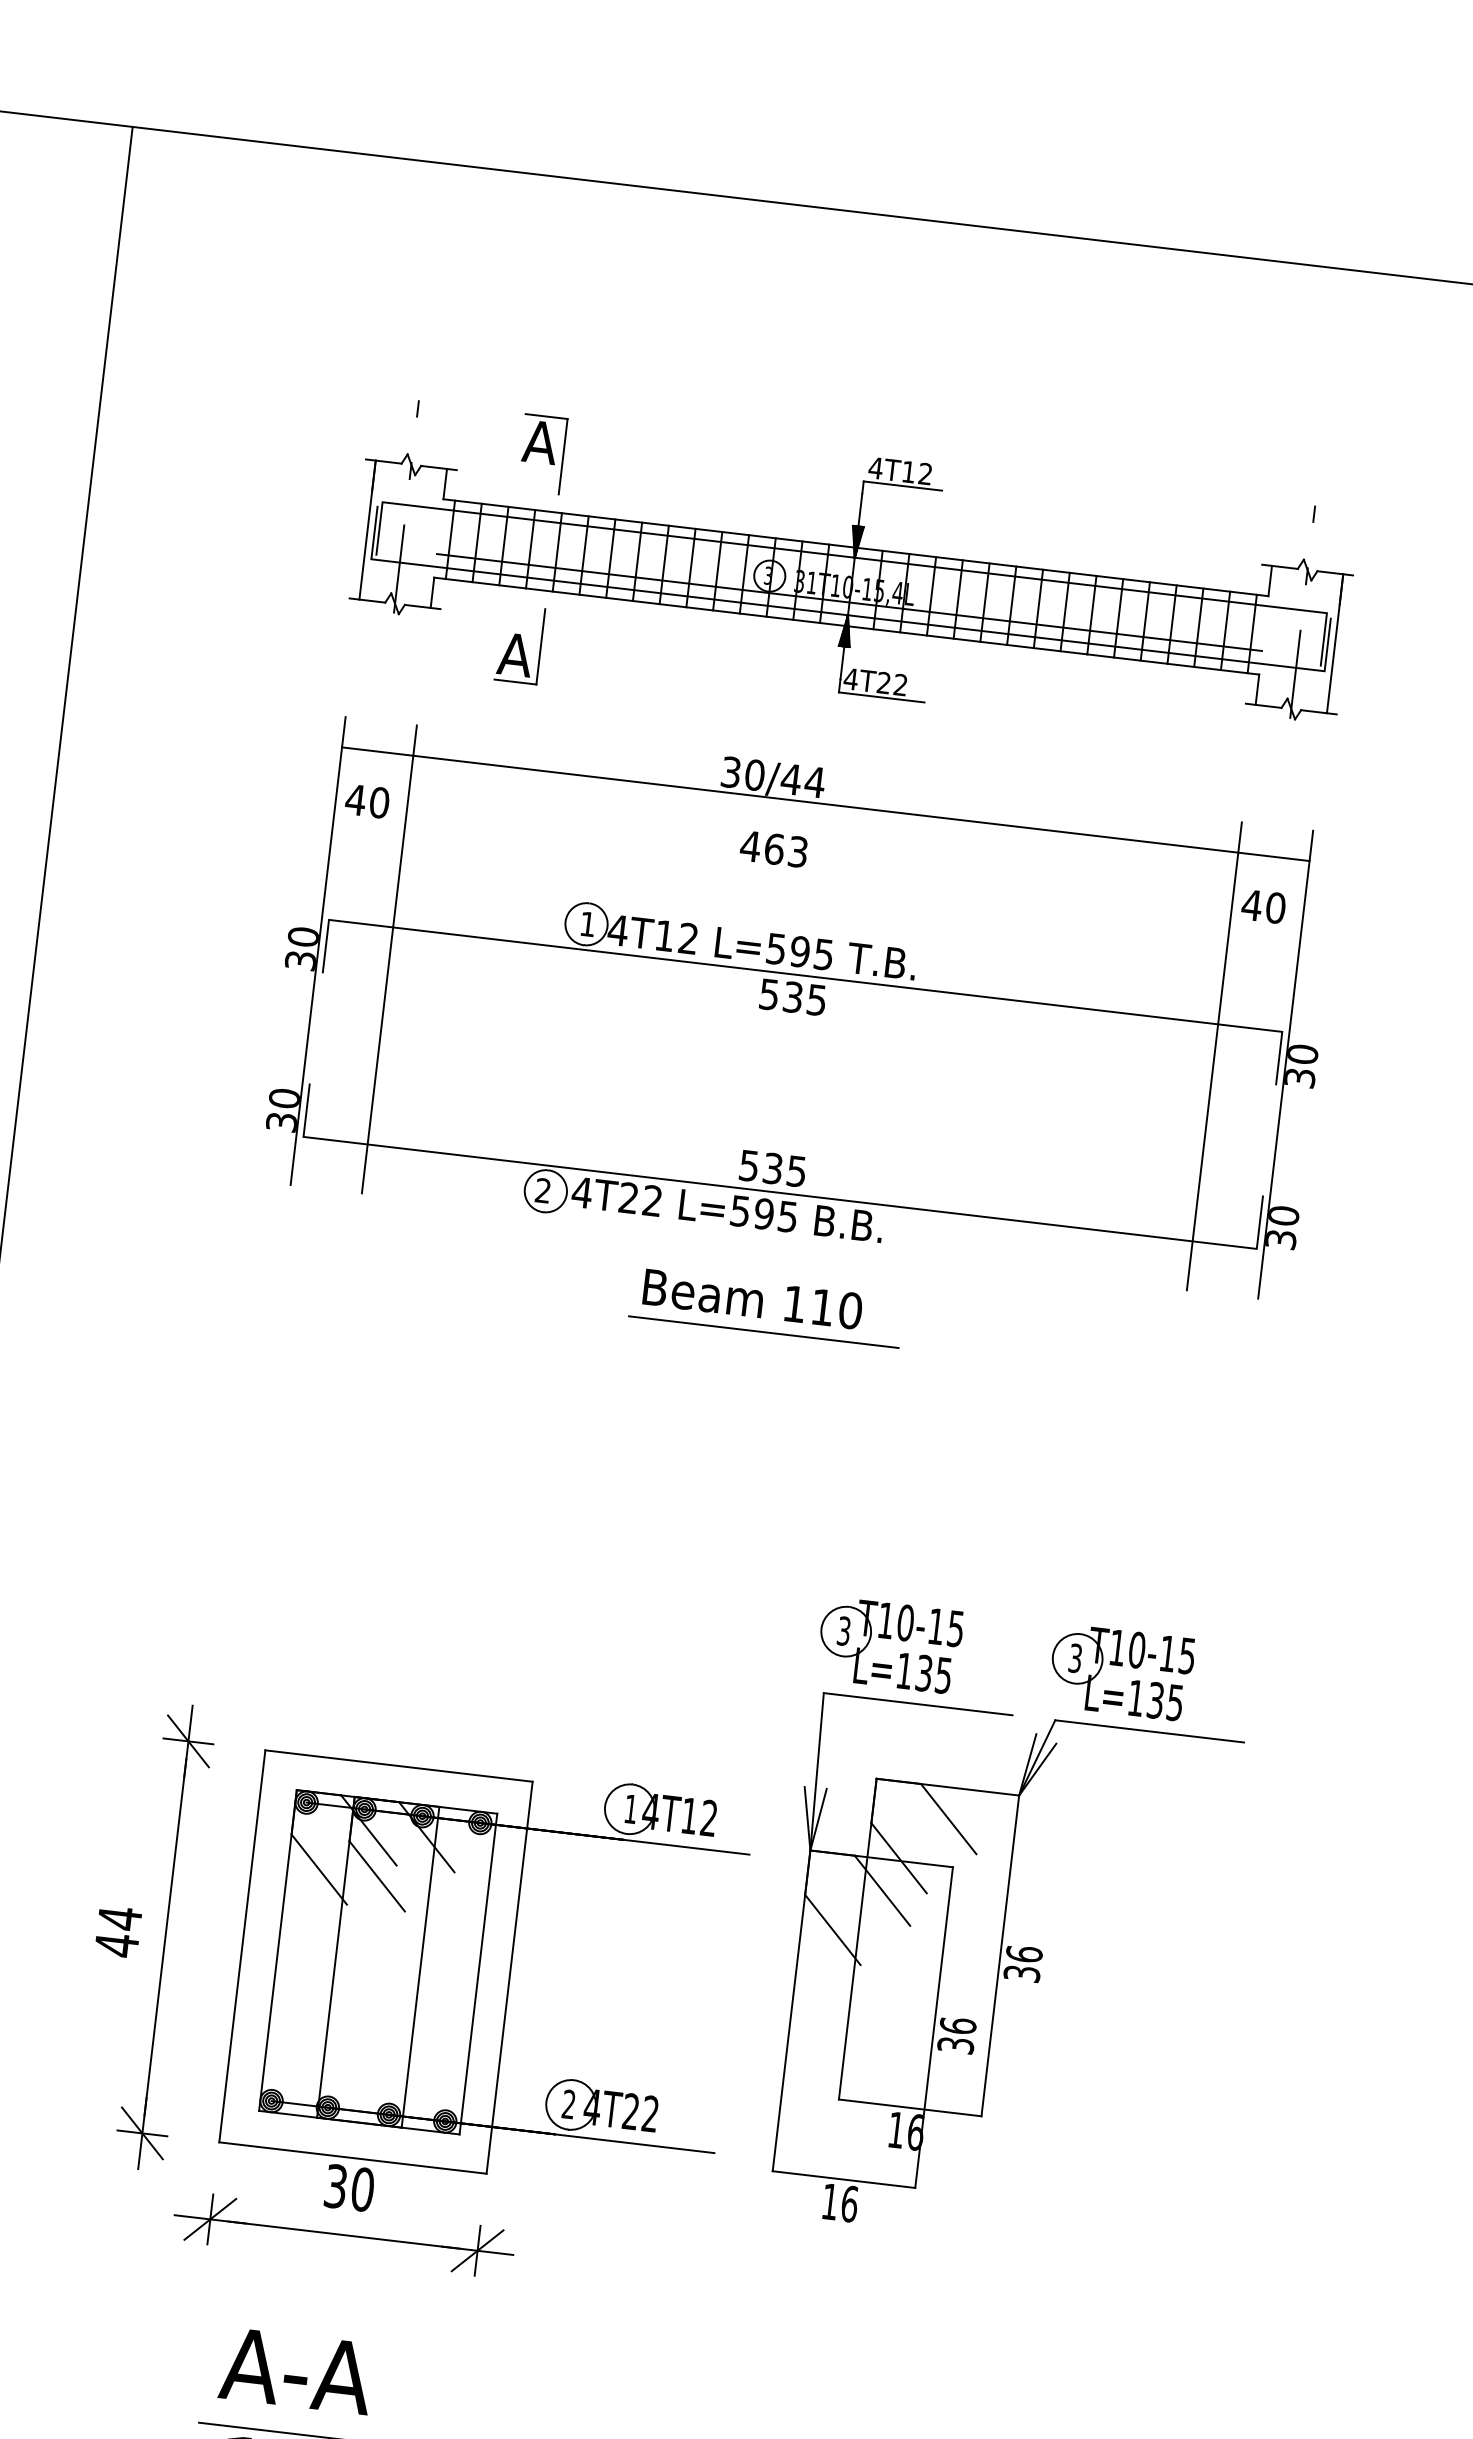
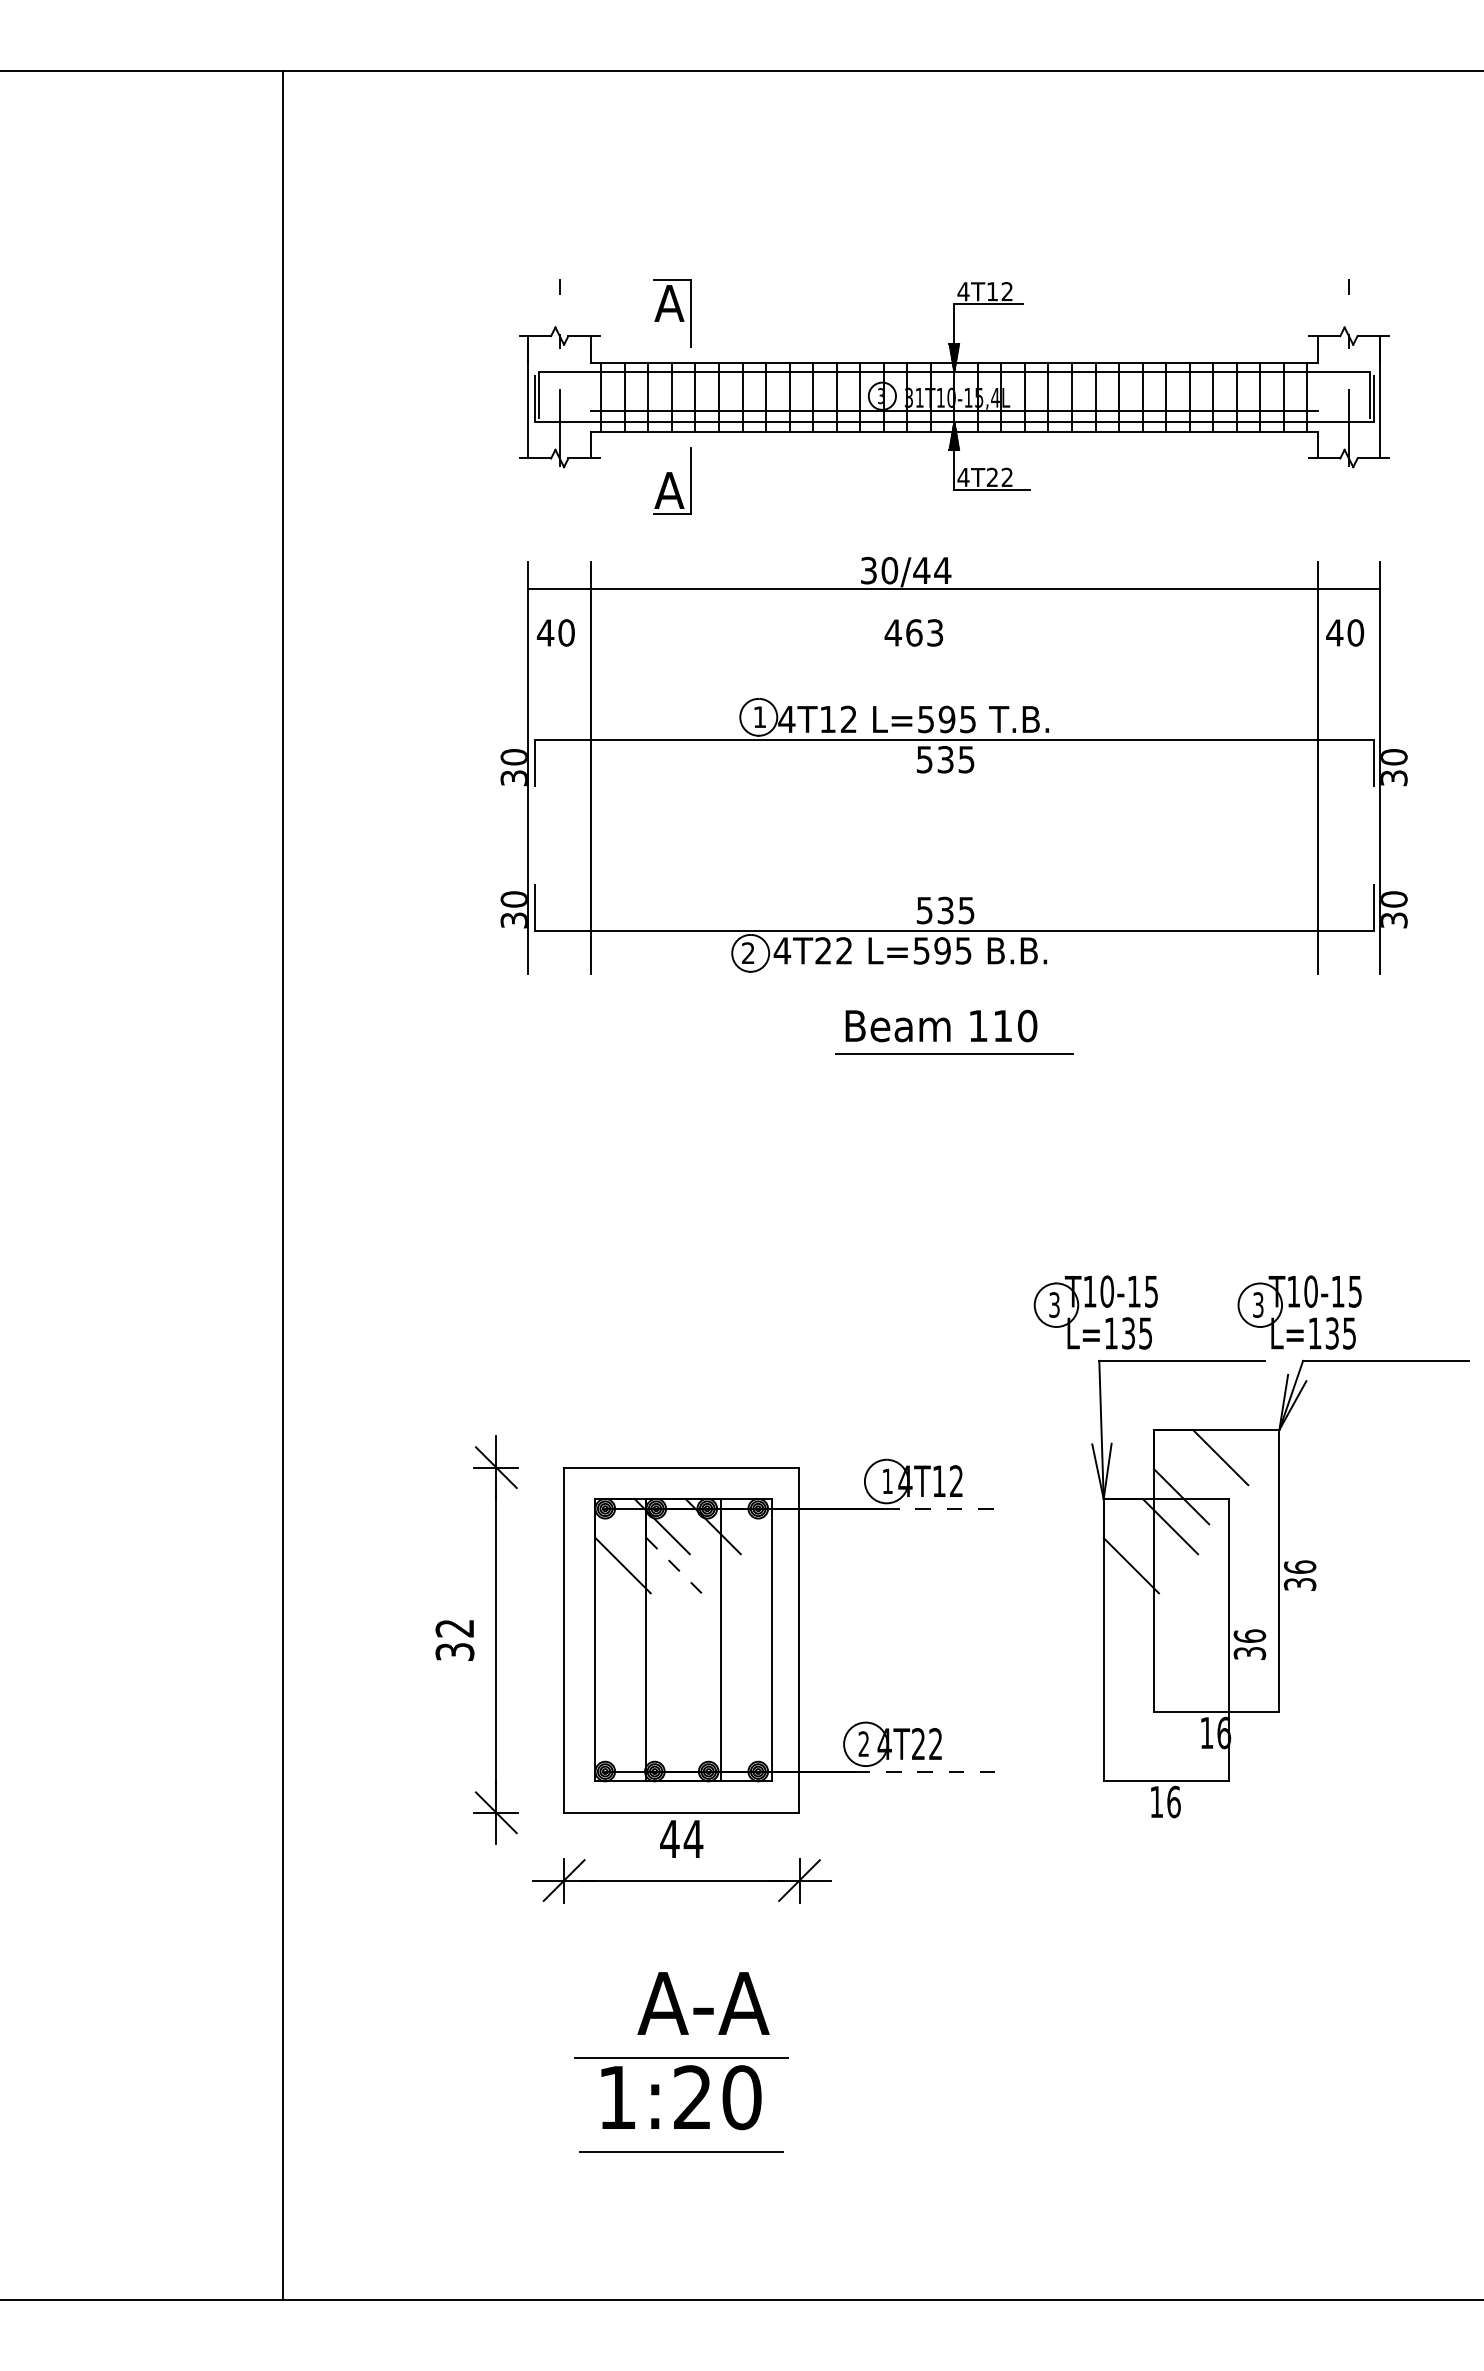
line: (686, 1846) -> (939, 1508), solid -> dashed
line: (377, 1877) -> (674, 1566), solid -> dashed
text: (117, 1930) -> (454, 1639), 44 -> 32
part: (999, 1975) -> (1280, 1588), moved
line: (635, 2143) -> (925, 1771), solid -> dashed
text: (349, 2187) -> (681, 1838), 30 -> 44
text: (296, 2371) -> (703, 2003), moved

